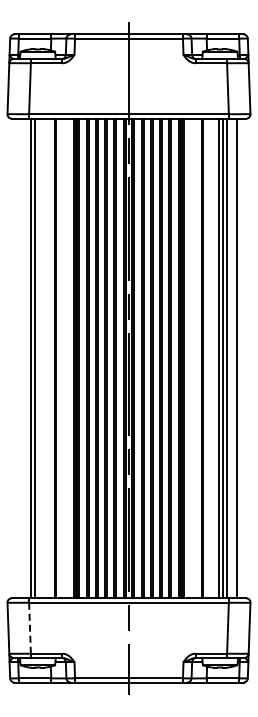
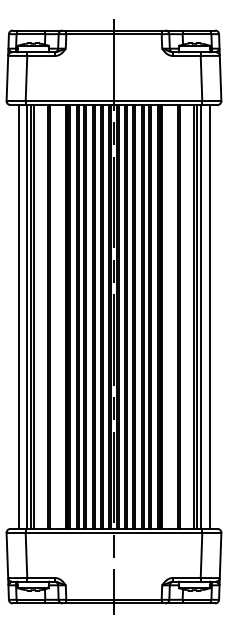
line: (20, 358) -> (18, 317), added
line: (38, 358) -> (33, 317), added
line: (30, 628) -> (26, 555), dashed -> solid

